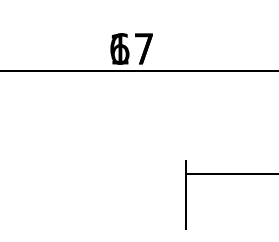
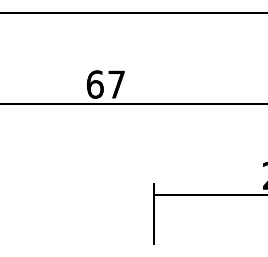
text: (120, 48) -> (95, 84), 17 -> 67

